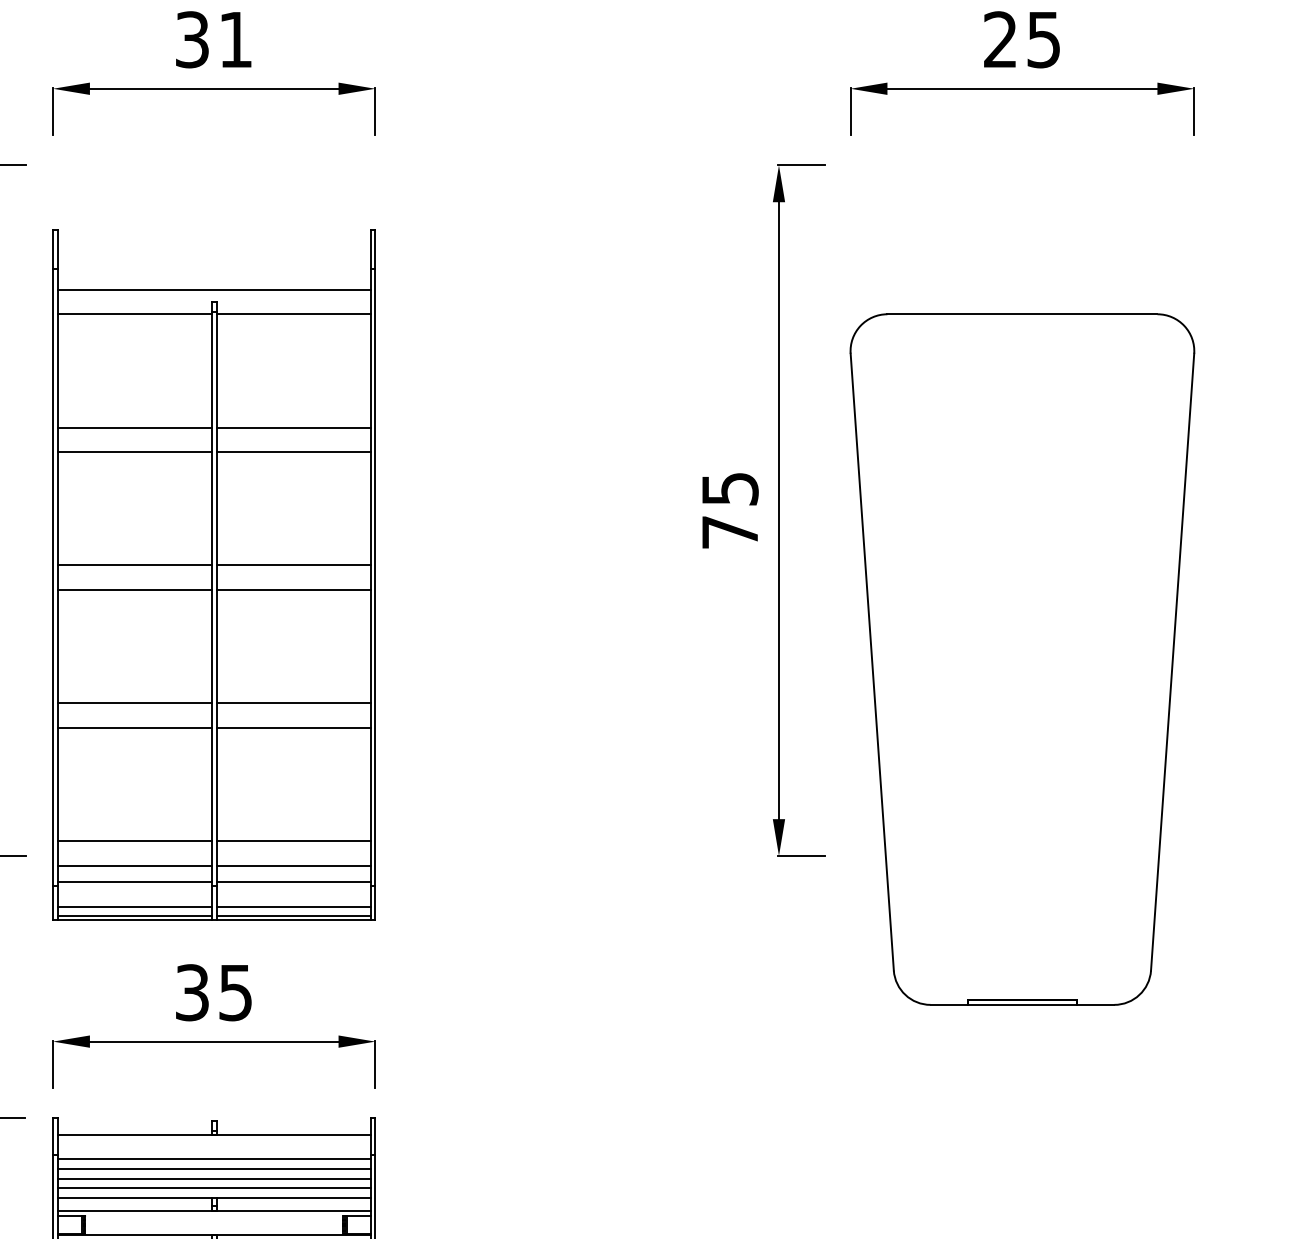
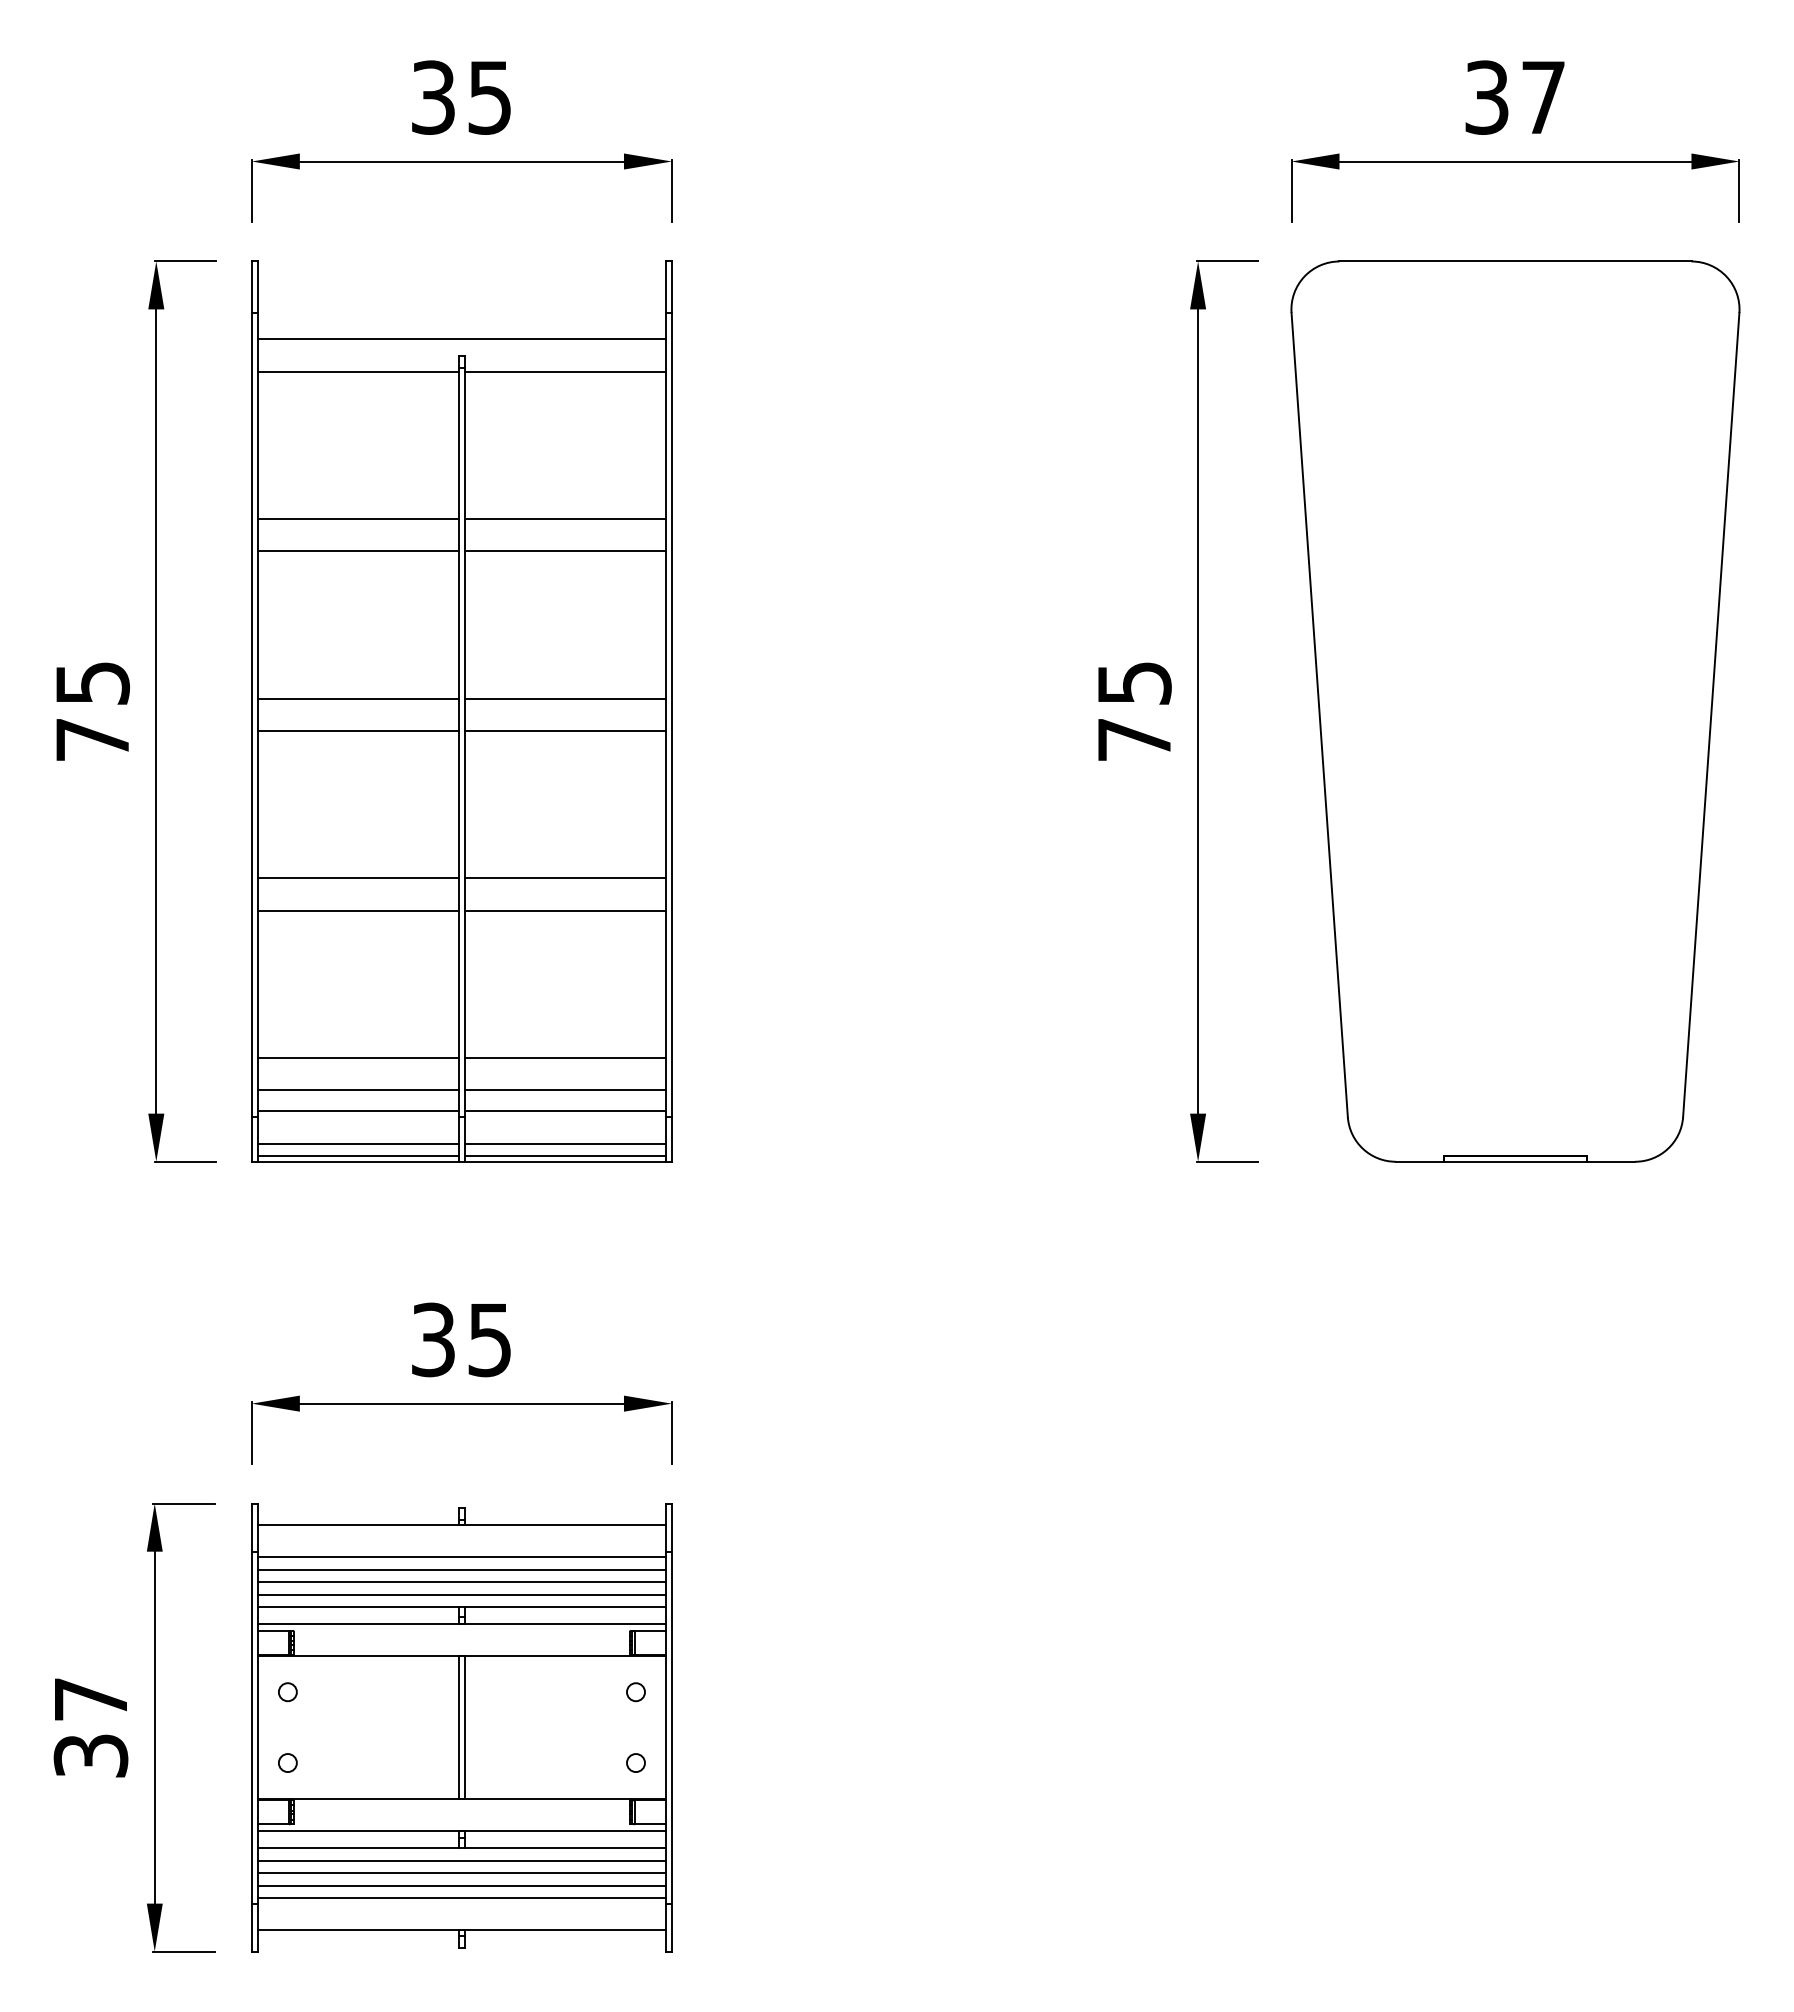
text: (235, 39) -> (489, 97), 31 -> 35
text: (1021, 39) -> (1514, 97), 25 -> 37
part: (213, 575) -> (461, 711), moved
part: (1022, 659) -> (1515, 711), moved

